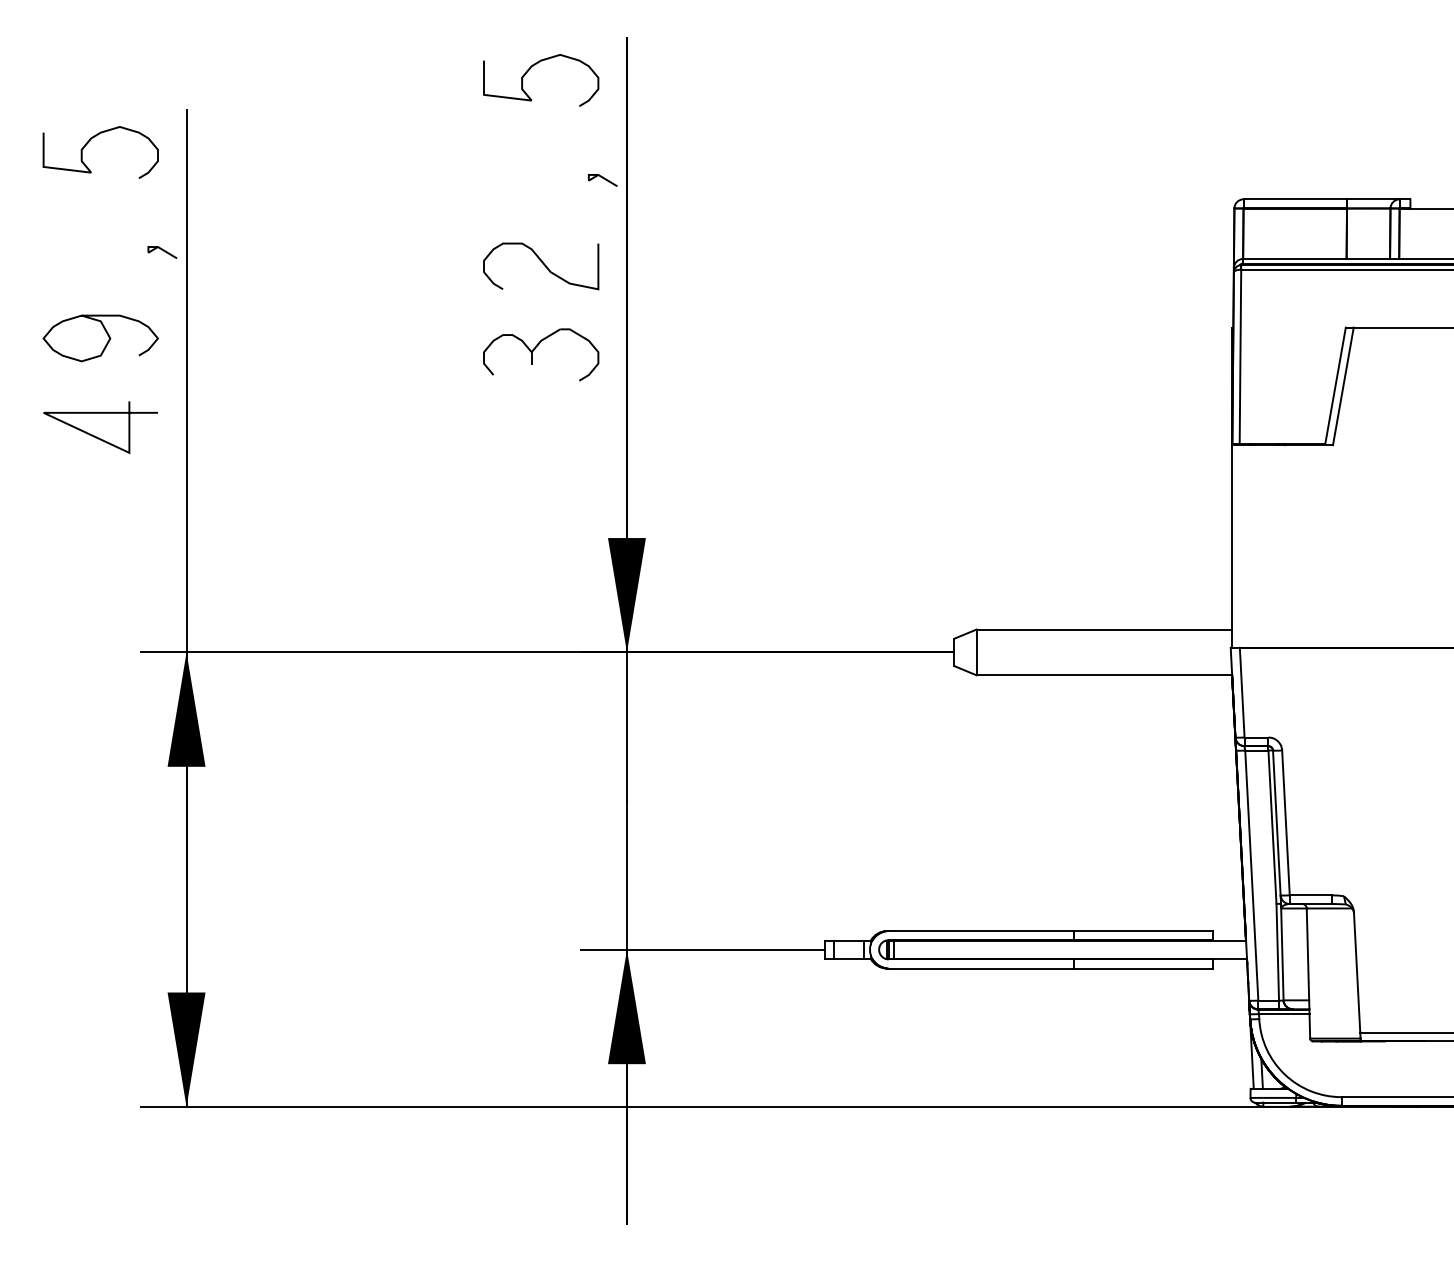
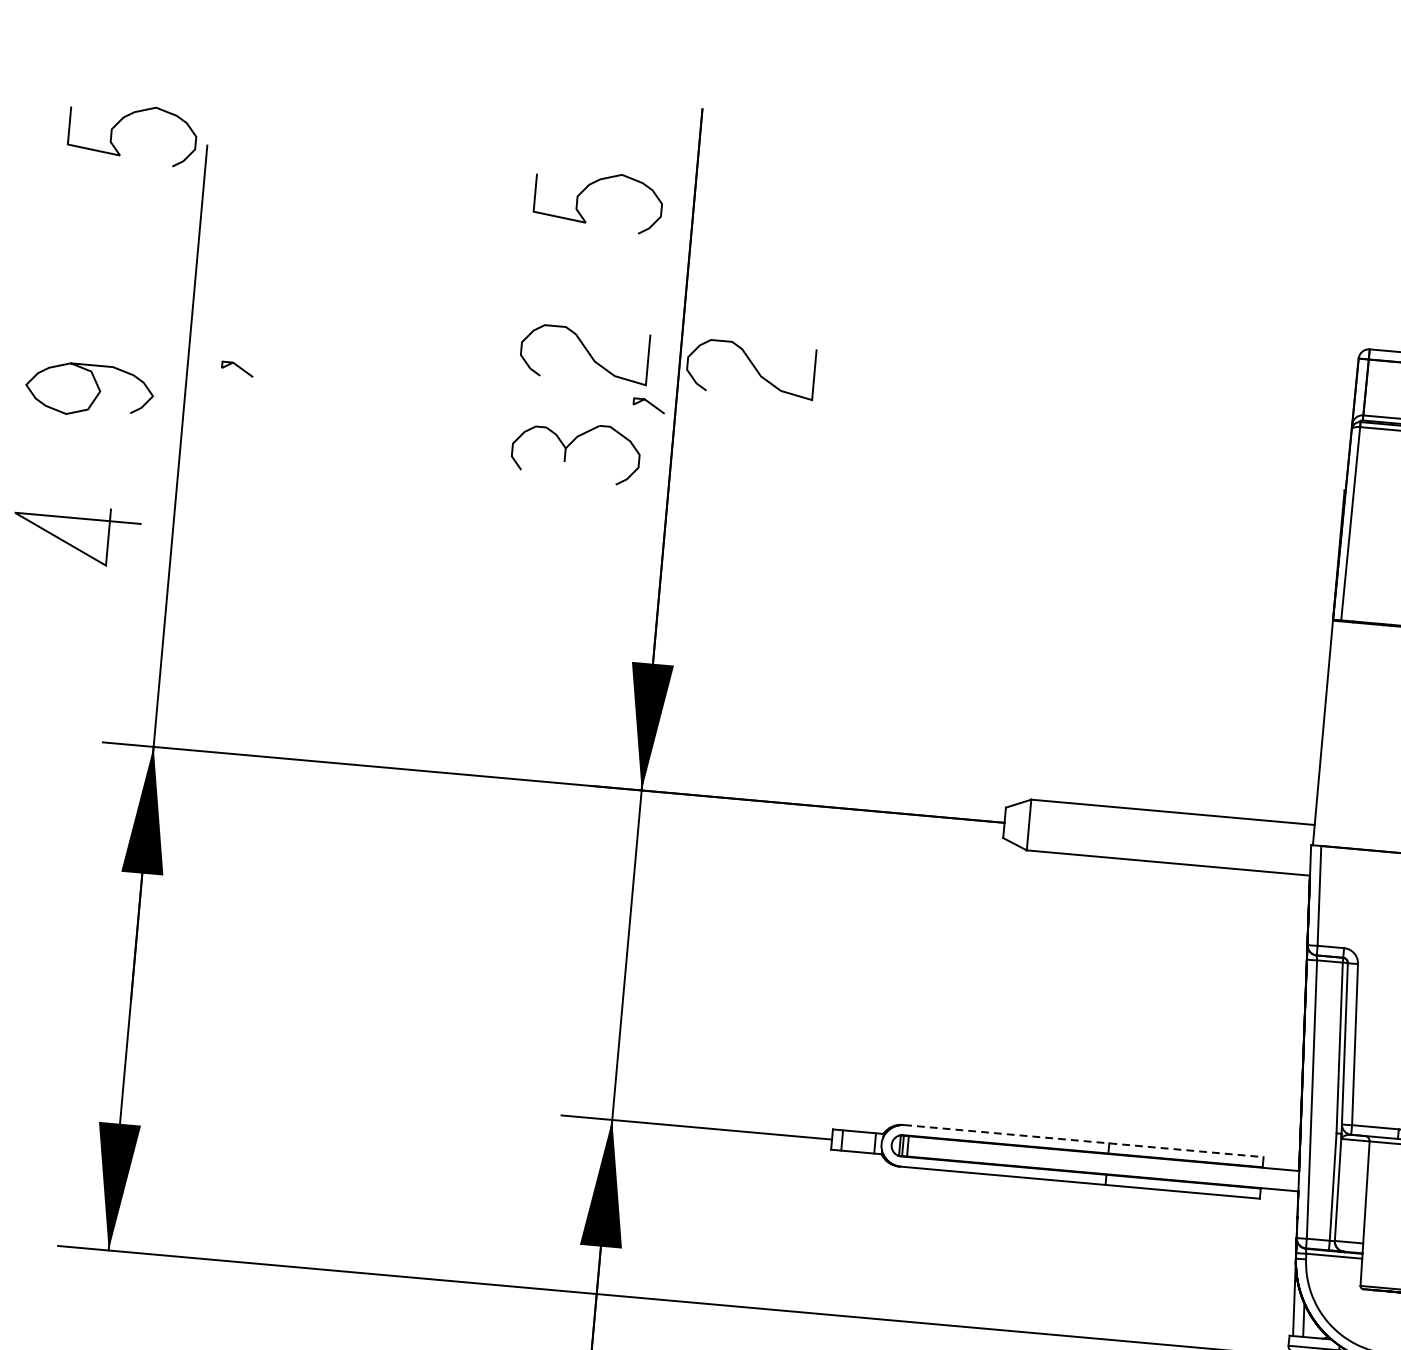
curve: (530, 69) -> (587, 188), moved
curve: (89, 142) -> (121, 121), moved
line: (603, 179) -> (649, 404), moved
line: (163, 251) -> (238, 368), moved
curve: (693, 265) -> (753, 368), added
line: (96, 436) -> (71, 544), moved
line: (1051, 931) -> (1084, 1141), solid -> dashed

